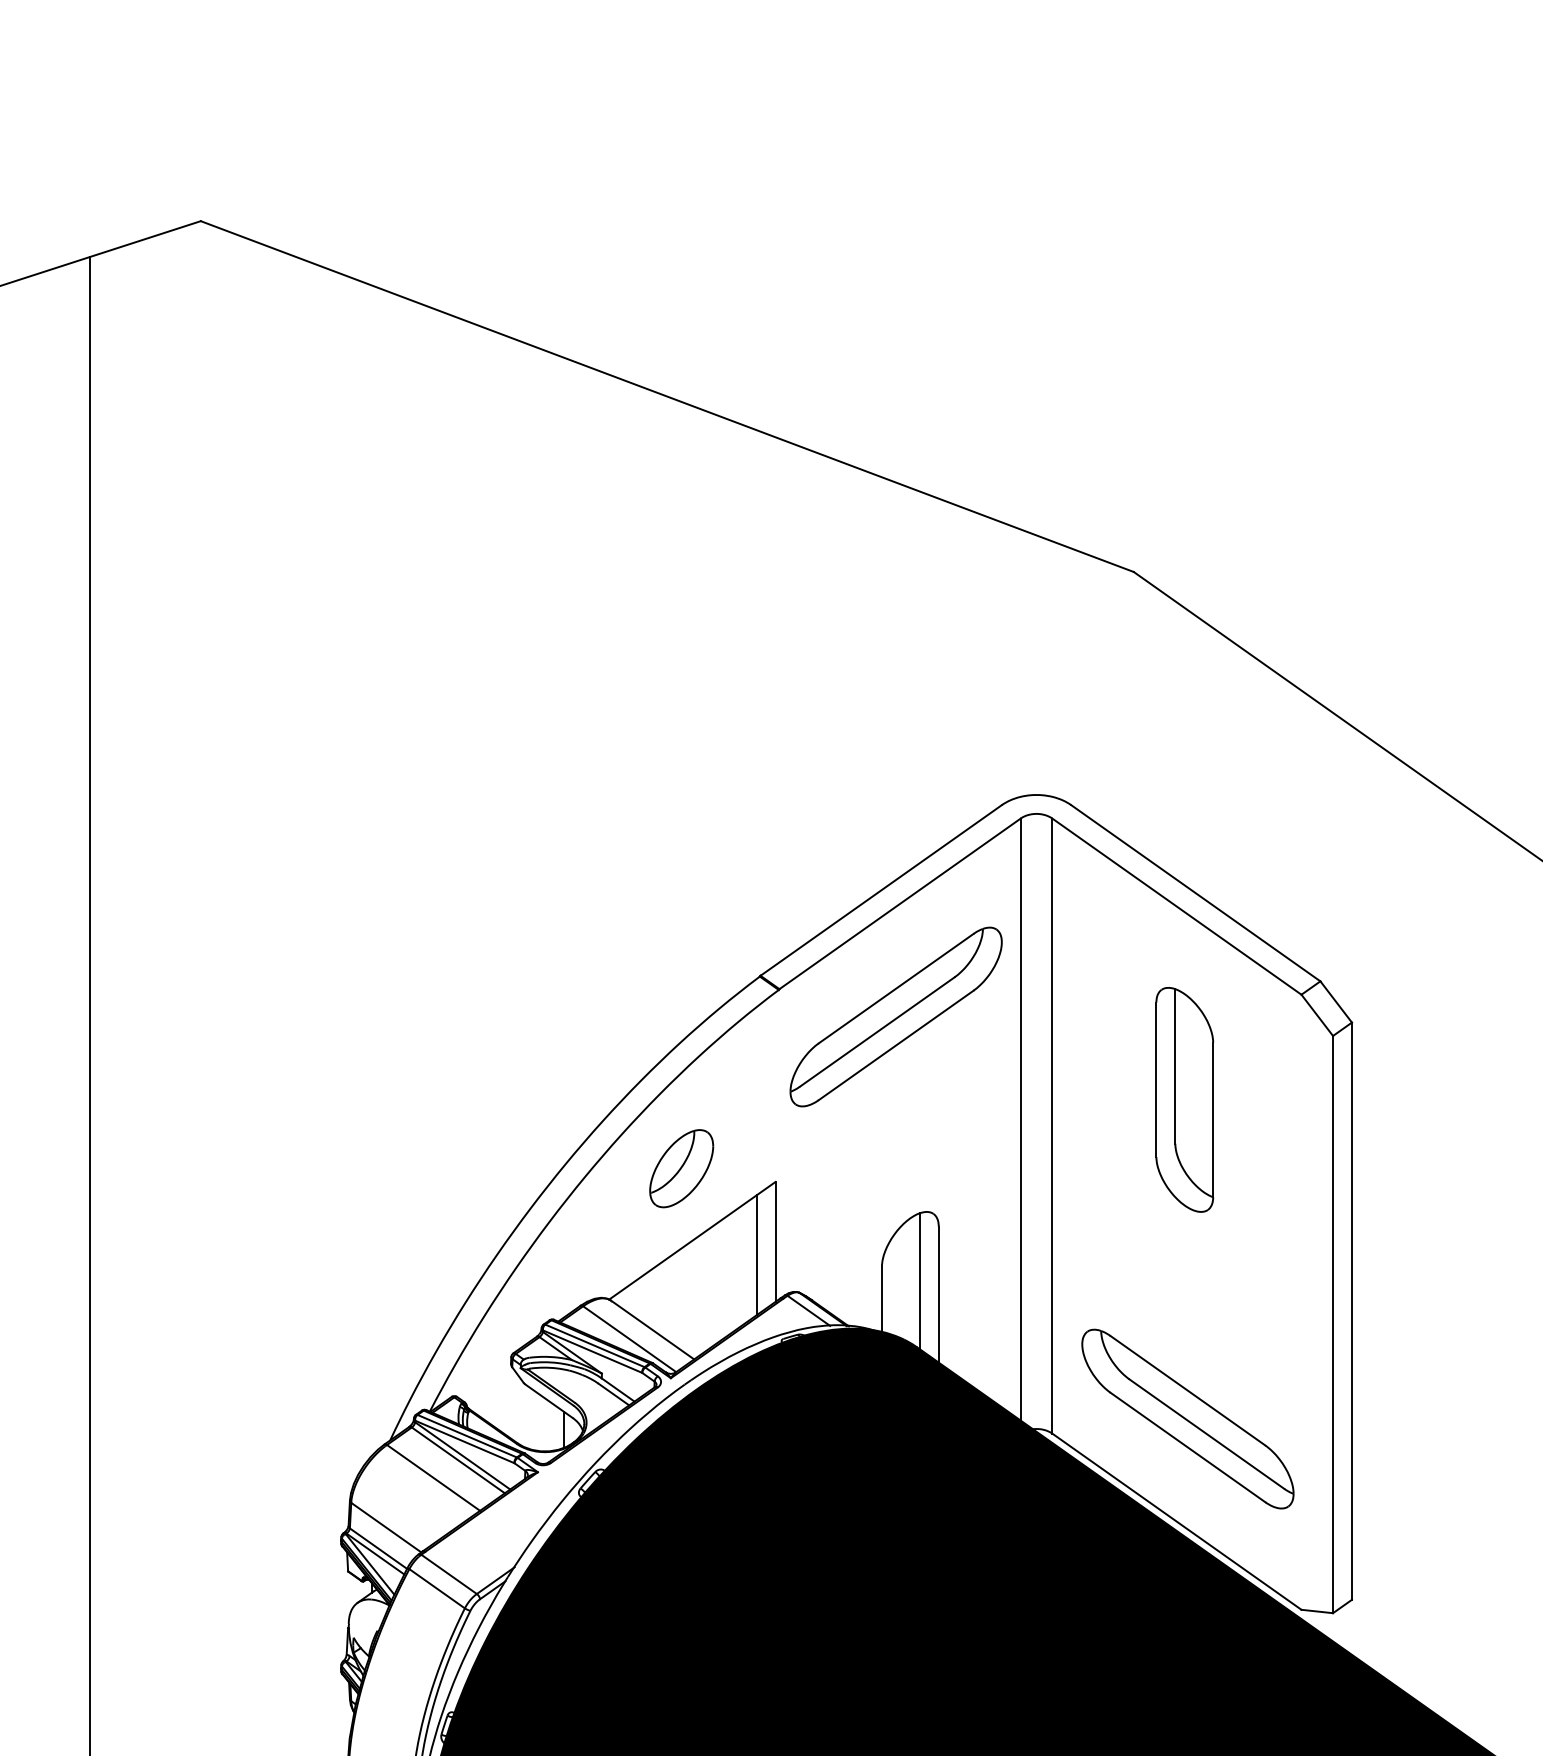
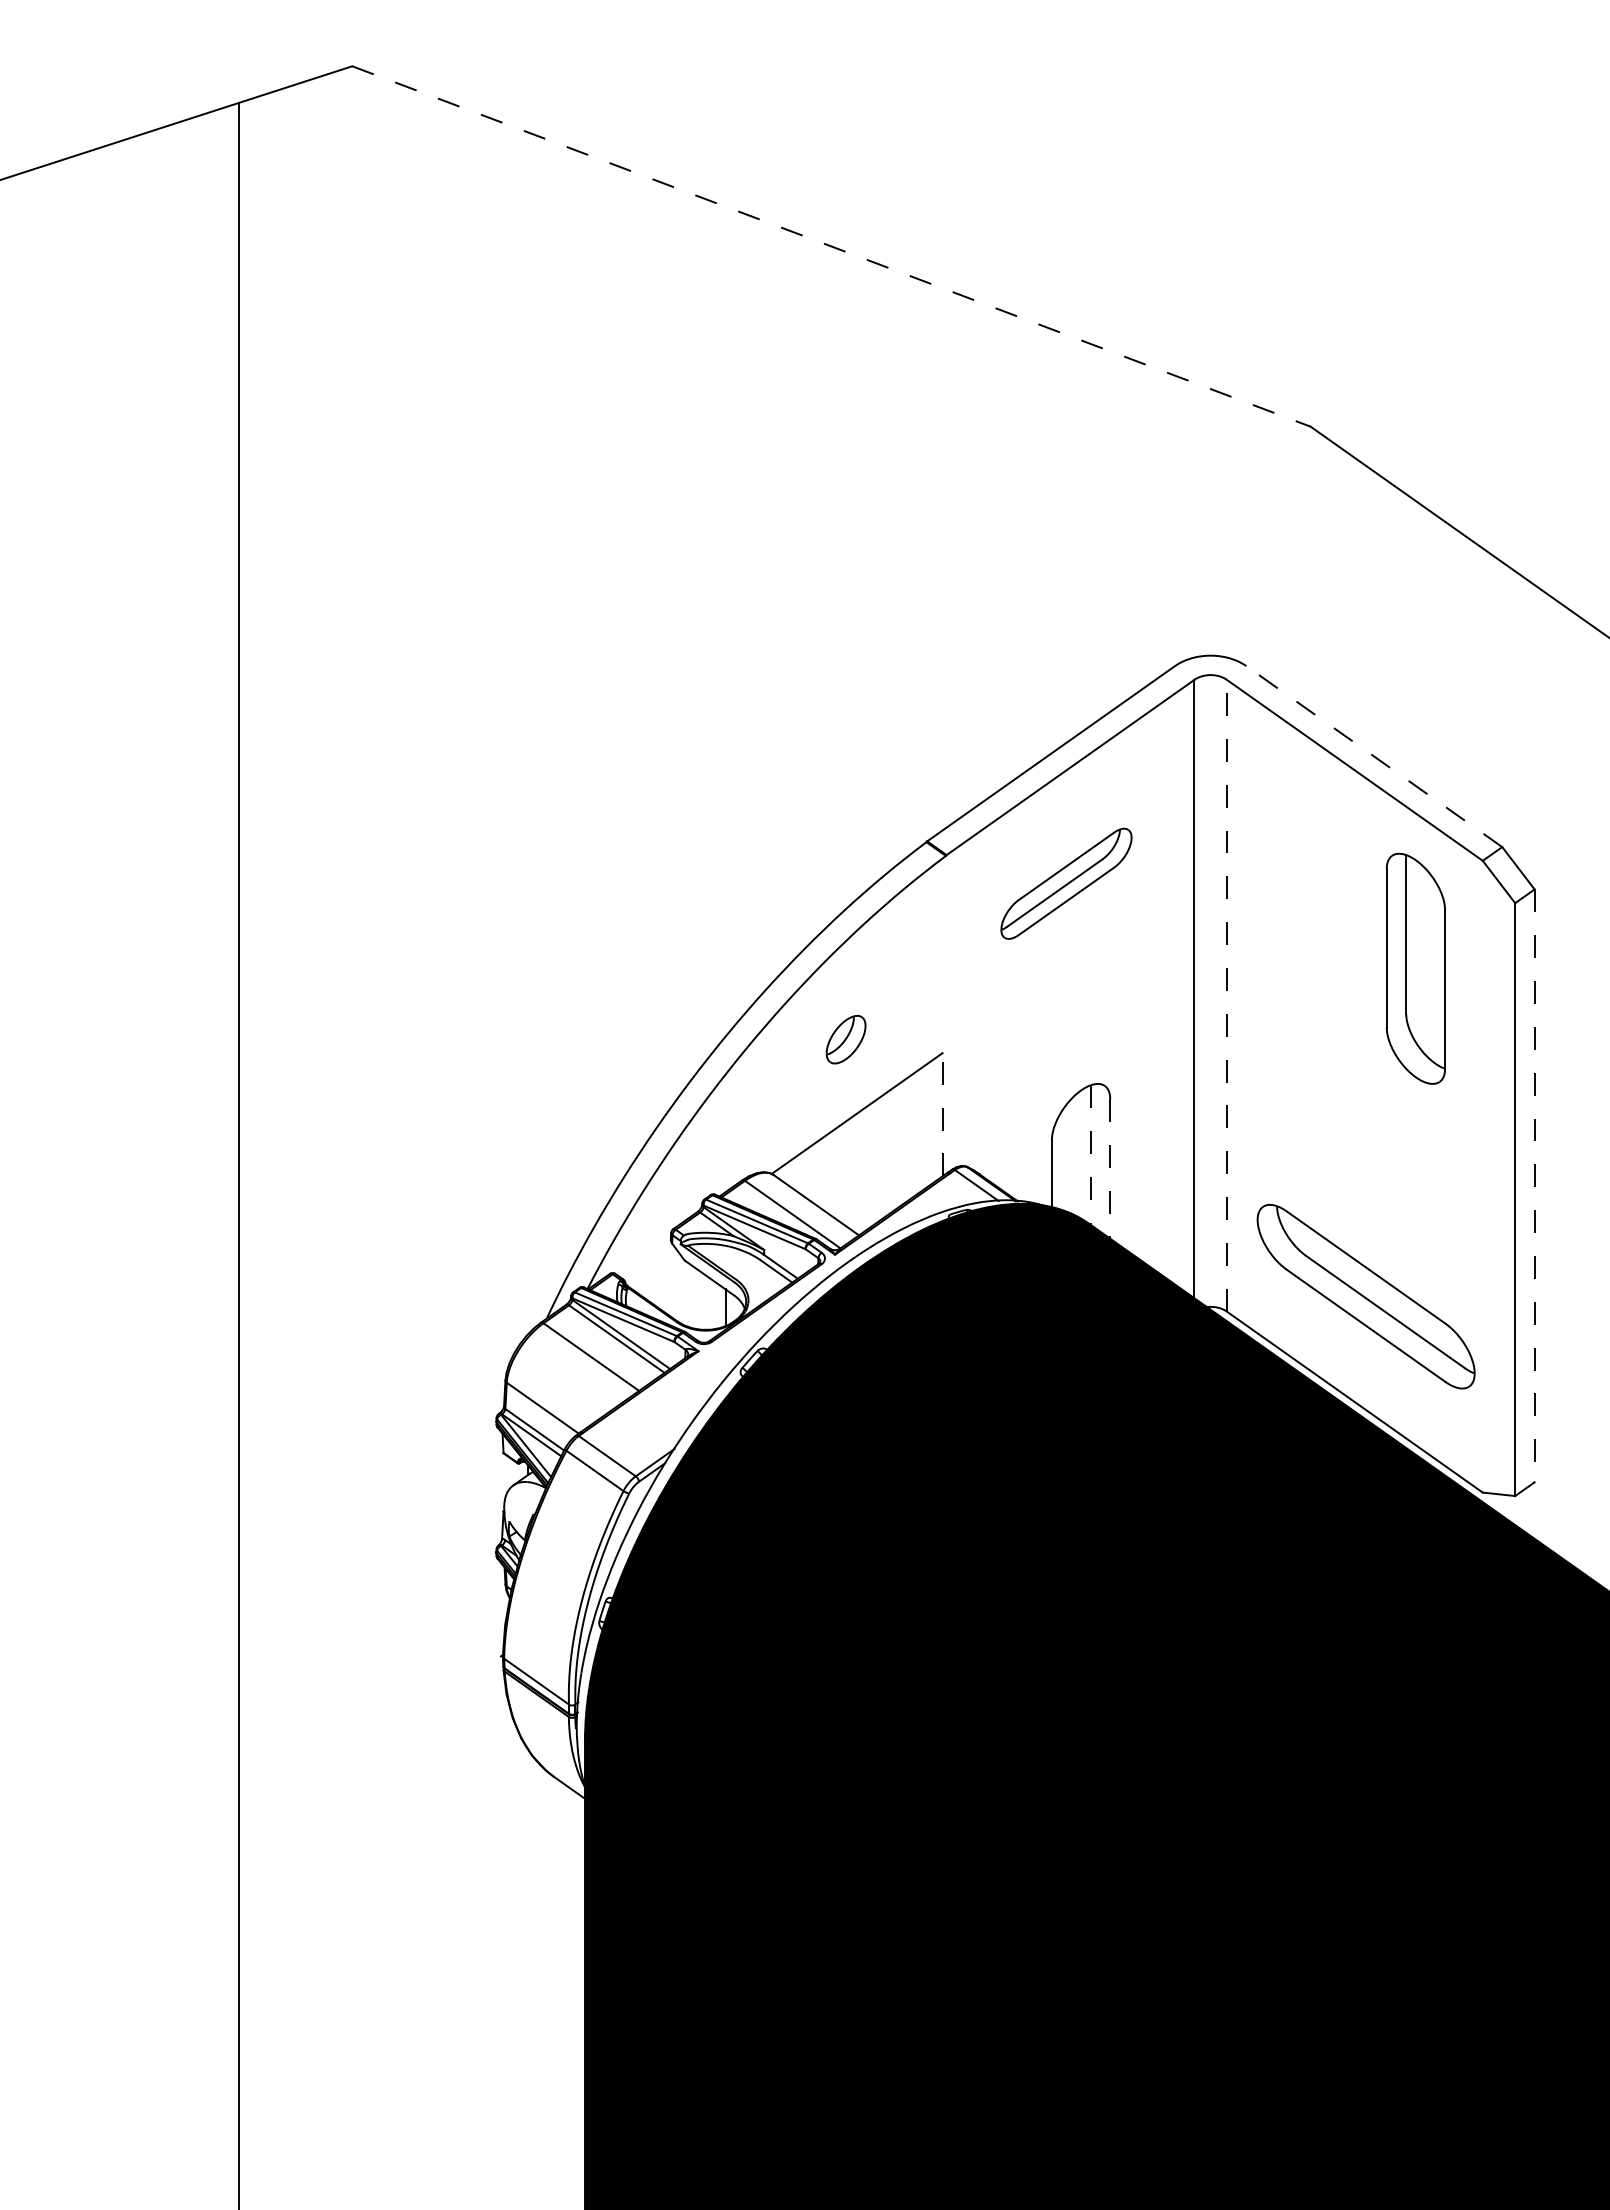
line: (667, 396) -> (831, 246), solid -> dashed
line: (1196, 893) -> (1374, 756), solid -> dashed
part: (896, 1016) -> (1066, 883), size x0.6
part: (1184, 1099) -> (1415, 968), moved
line: (1051, 1125) -> (1226, 995), solid -> dashed
part: (681, 1168) -> (845, 1039), size x0.6
line: (775, 1241) -> (942, 1114), solid -> dashed
line: (756, 1255) -> (923, 1128), removed
line: (919, 1281) -> (1090, 1155), solid -> dashed
line: (939, 1294) -> (1110, 1168), solid -> dashed
line: (1351, 1311) -> (1534, 1186), solid -> dashed

